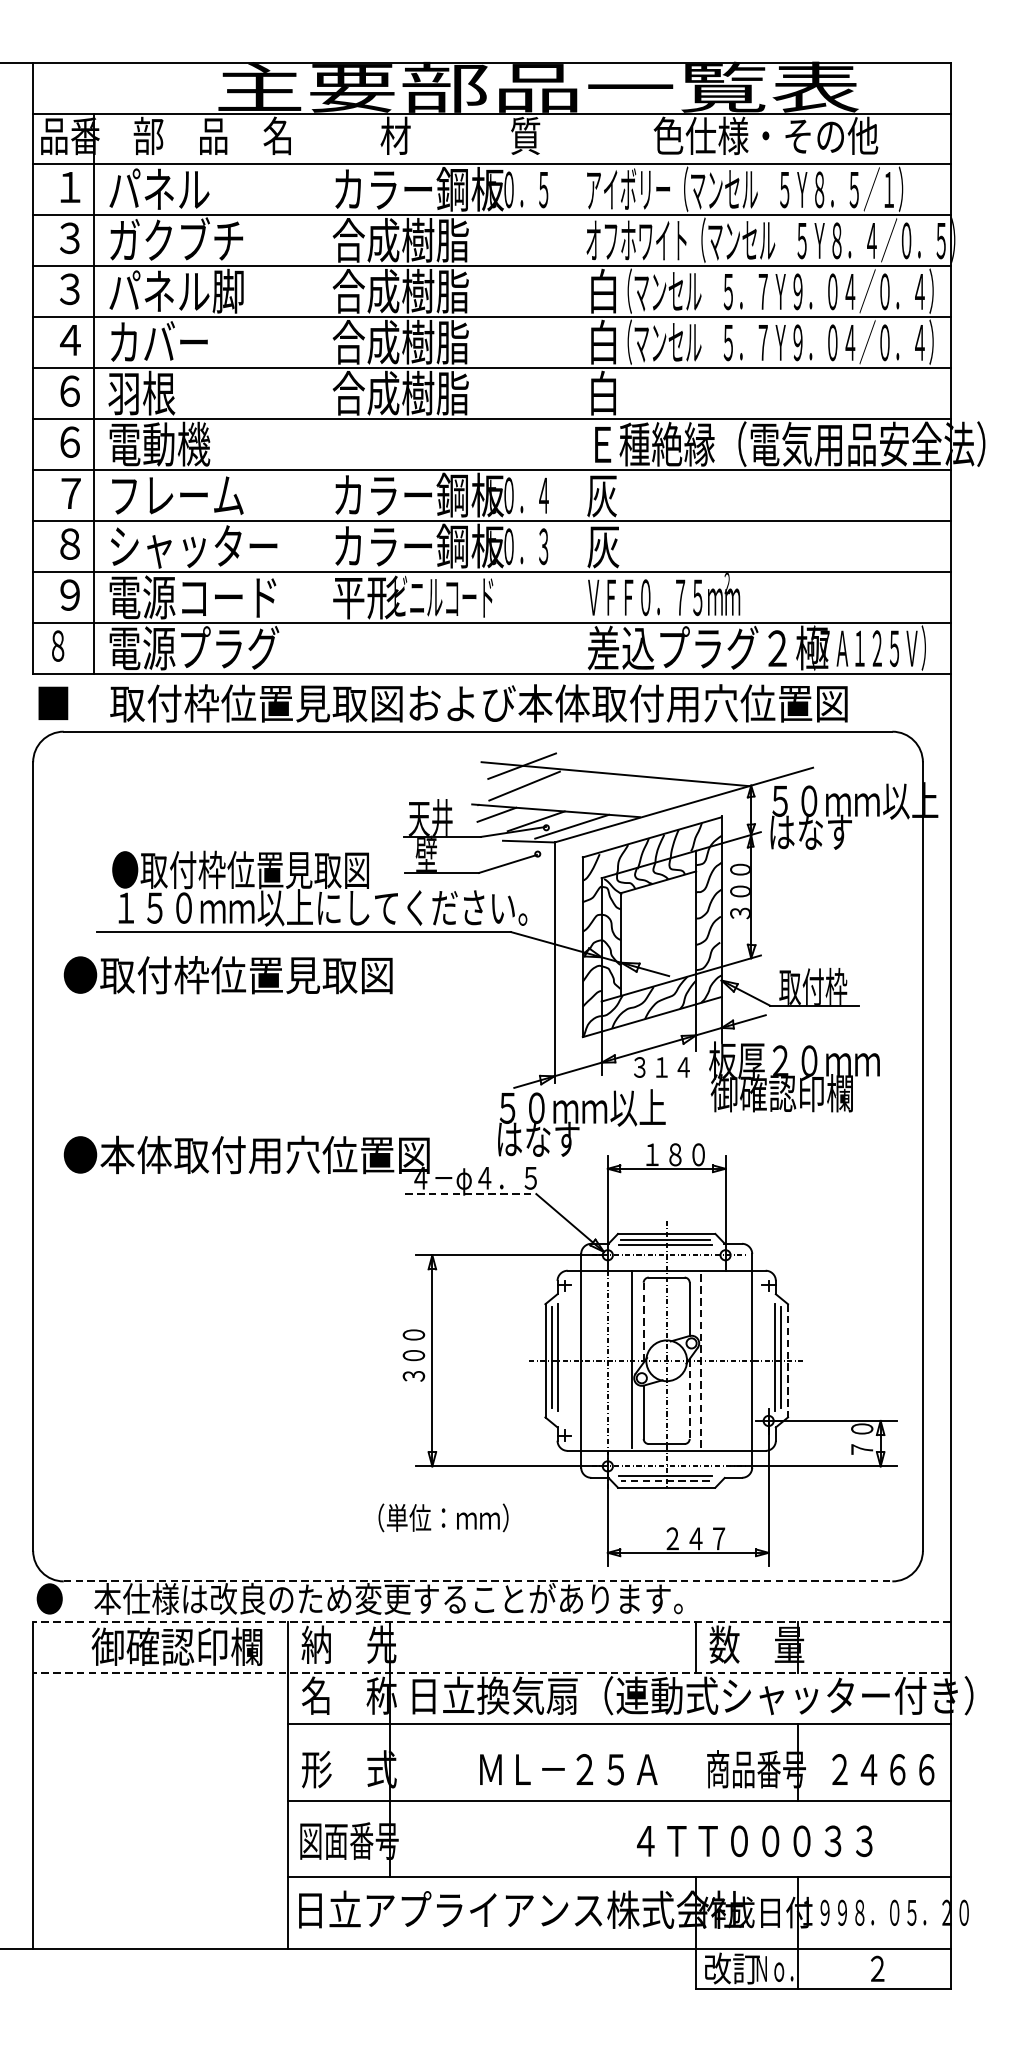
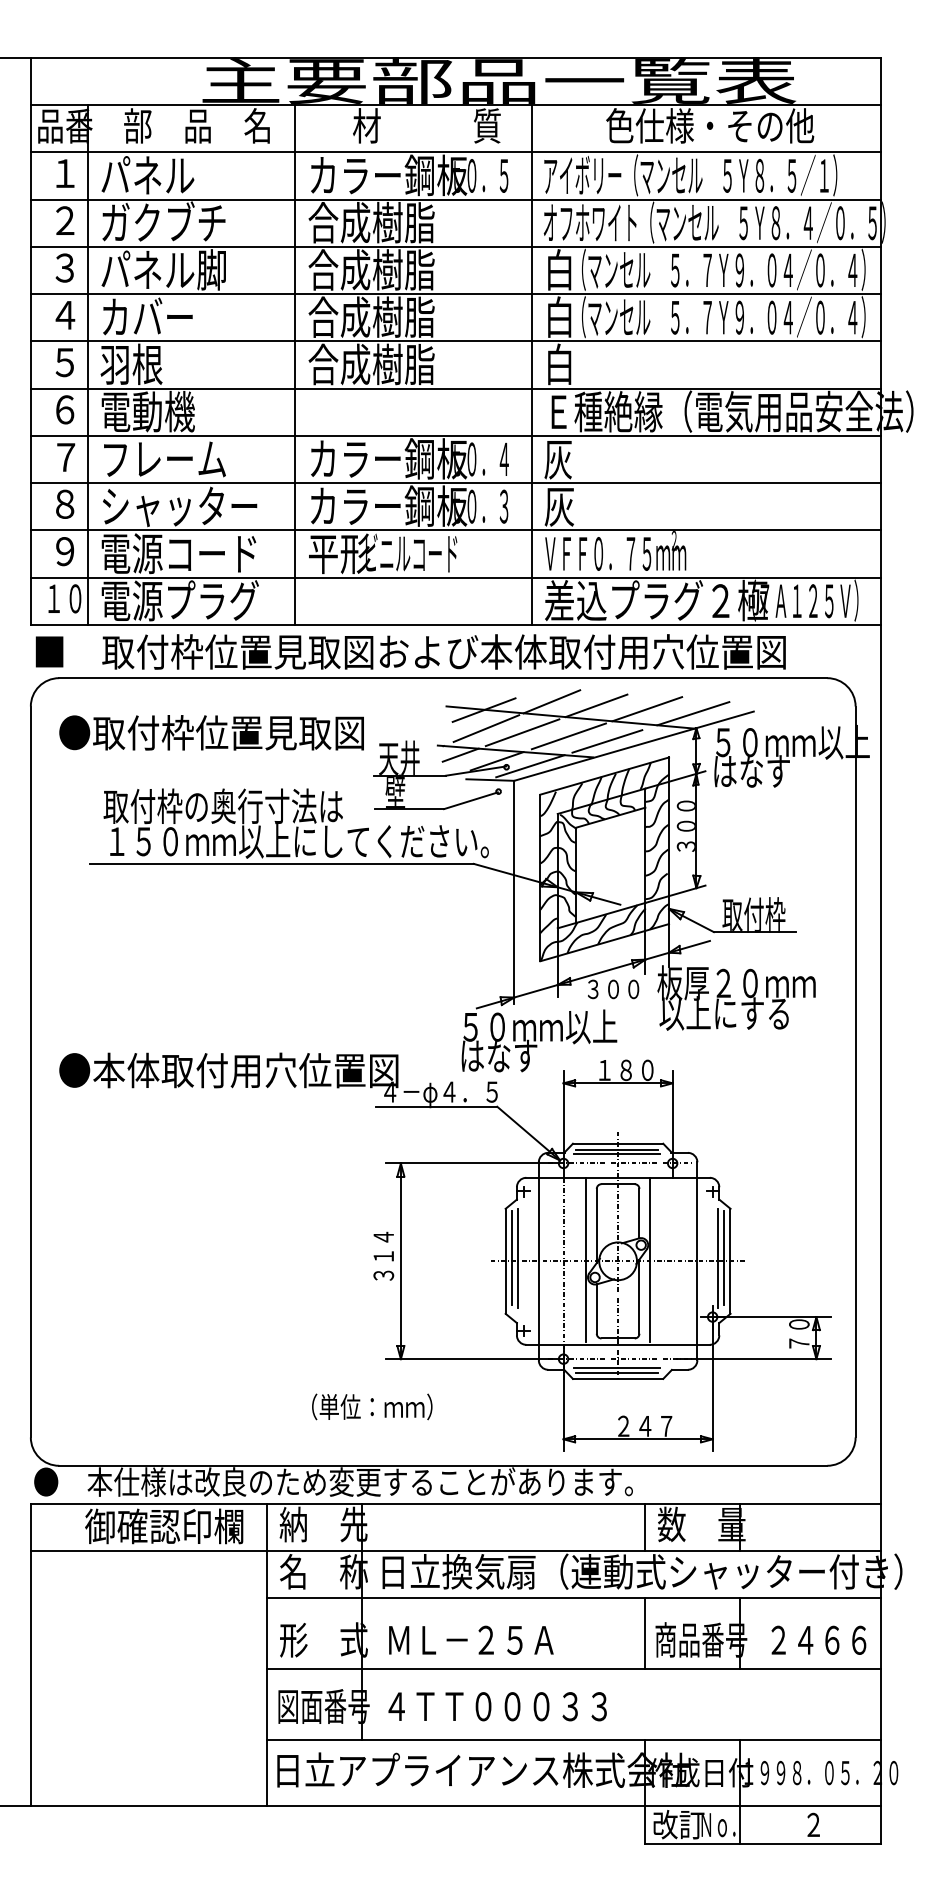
text: (69, 237) -> (64, 220), ３ -> ２
text: (69, 391) -> (64, 362), ６ -> ５
line: (318, 393) -> (295, 364), added
line: (573, 393) -> (531, 364), added
text: (69, 645) -> (64, 598), ８ -> １０
line: (594, 756) -> (551, 701), added
line: (643, 761) -> (596, 705), added
line: (698, 765) -> (647, 709), added
line: (748, 769) -> (693, 713), added
line: (563, 790) -> (522, 732), added
line: (613, 794) -> (568, 736), added
line: (655, 800) -> (607, 741), added
text: (239, 870) -> (222, 806), ●取付枠位置見取図 -> 取付枠の奥行寸法は
text: (228, 974) -> (211, 732), moved
text: (672, 1067) -> (623, 989), ３１４ -> ３００
text: (781, 1092) -> (724, 1012), 御確認印欄 -> 以上にする
line: (470, 1193) -> (436, 1106), dashed -> solid
line: (643, 1323) -> (596, 1226), dashed -> solid
text: (413, 1344) -> (383, 1246), ３００ -> ３１４
line: (700, 1358) -> (649, 1259), dashed -> solid
line: (787, 1361) -> (730, 1261), dashed -> solid
line: (689, 1399) -> (639, 1297), dashed -> solid
line: (664, 1481) -> (616, 1373), dashed -> solid
text: (443, 1517) -> (372, 1406), moved
line: (478, 1581) -> (443, 1465), dashed -> solid
line: (491, 1622) -> (455, 1503), dashed -> solid
line: (491, 1673) -> (455, 1551), dashed -> solid
line: (696, 1762) -> (645, 1633), added
text: (568, 1768) -> (471, 1639), moved
text: (754, 1841) -> (497, 1706), moved

